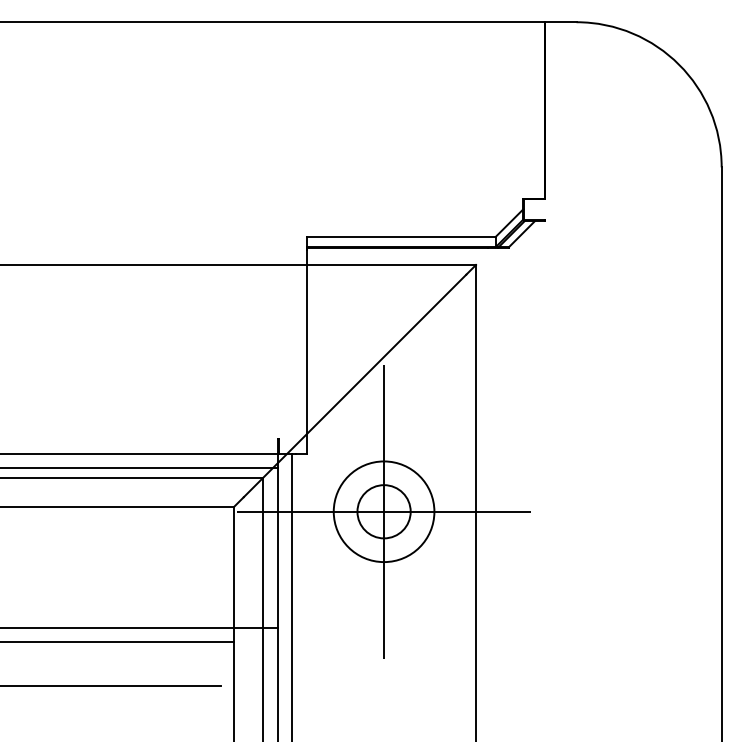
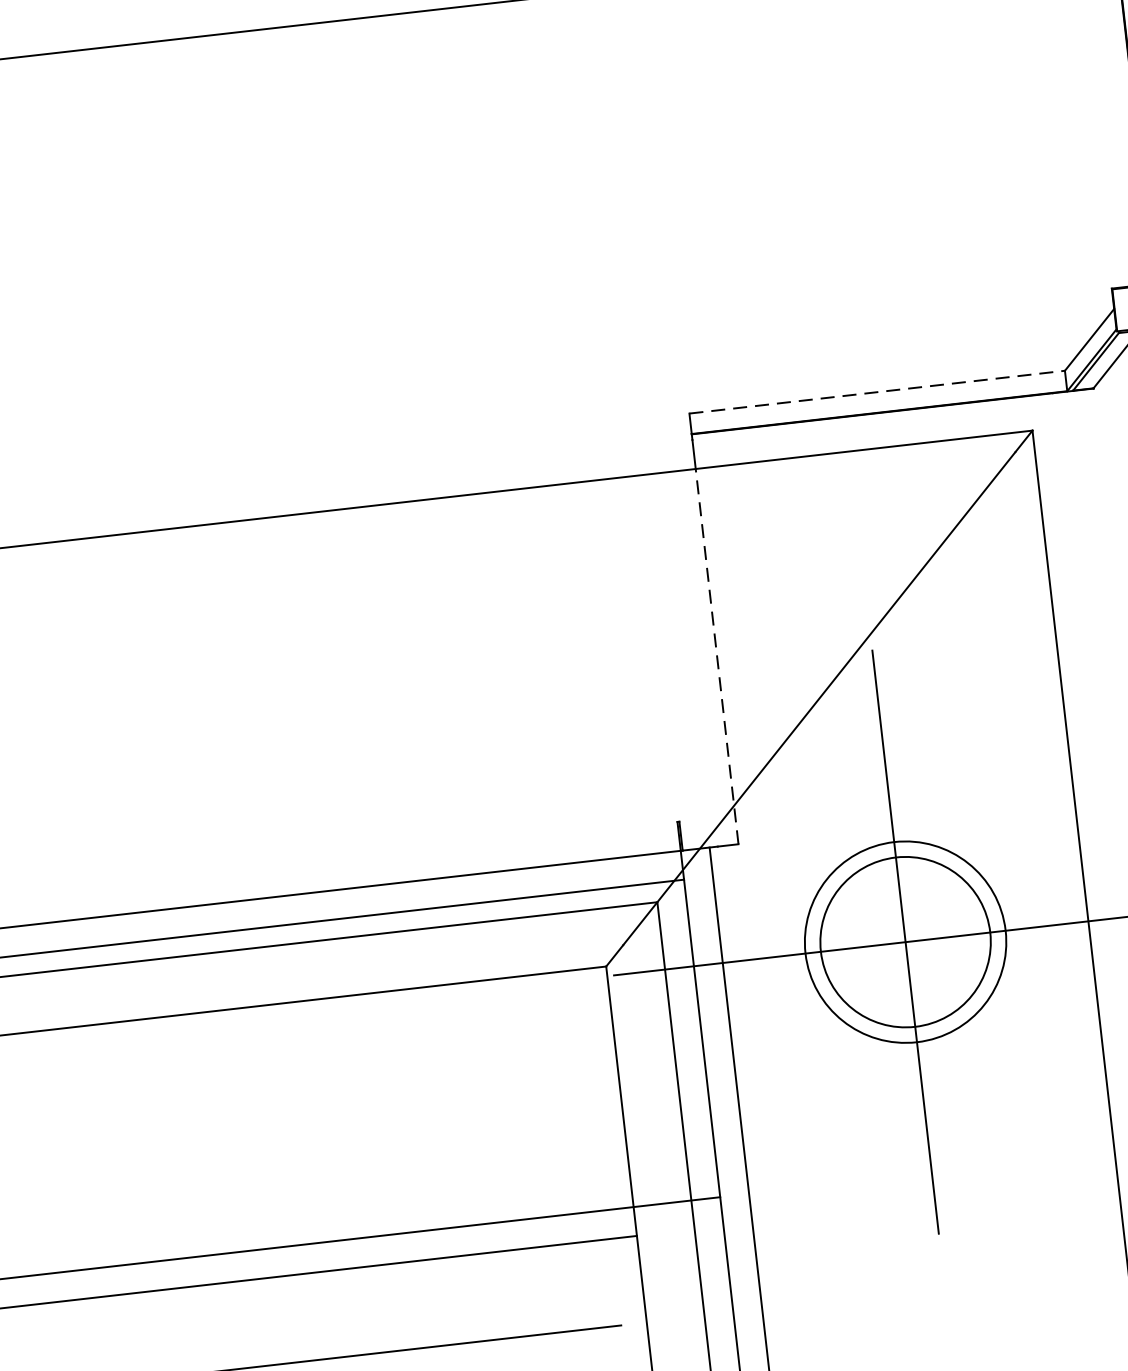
line: (401, 237) -> (878, 392), solid -> dashed
line: (306, 358) -> (716, 655), solid -> dashed
circle: (383, 511) -> (904, 941), size x1.6

